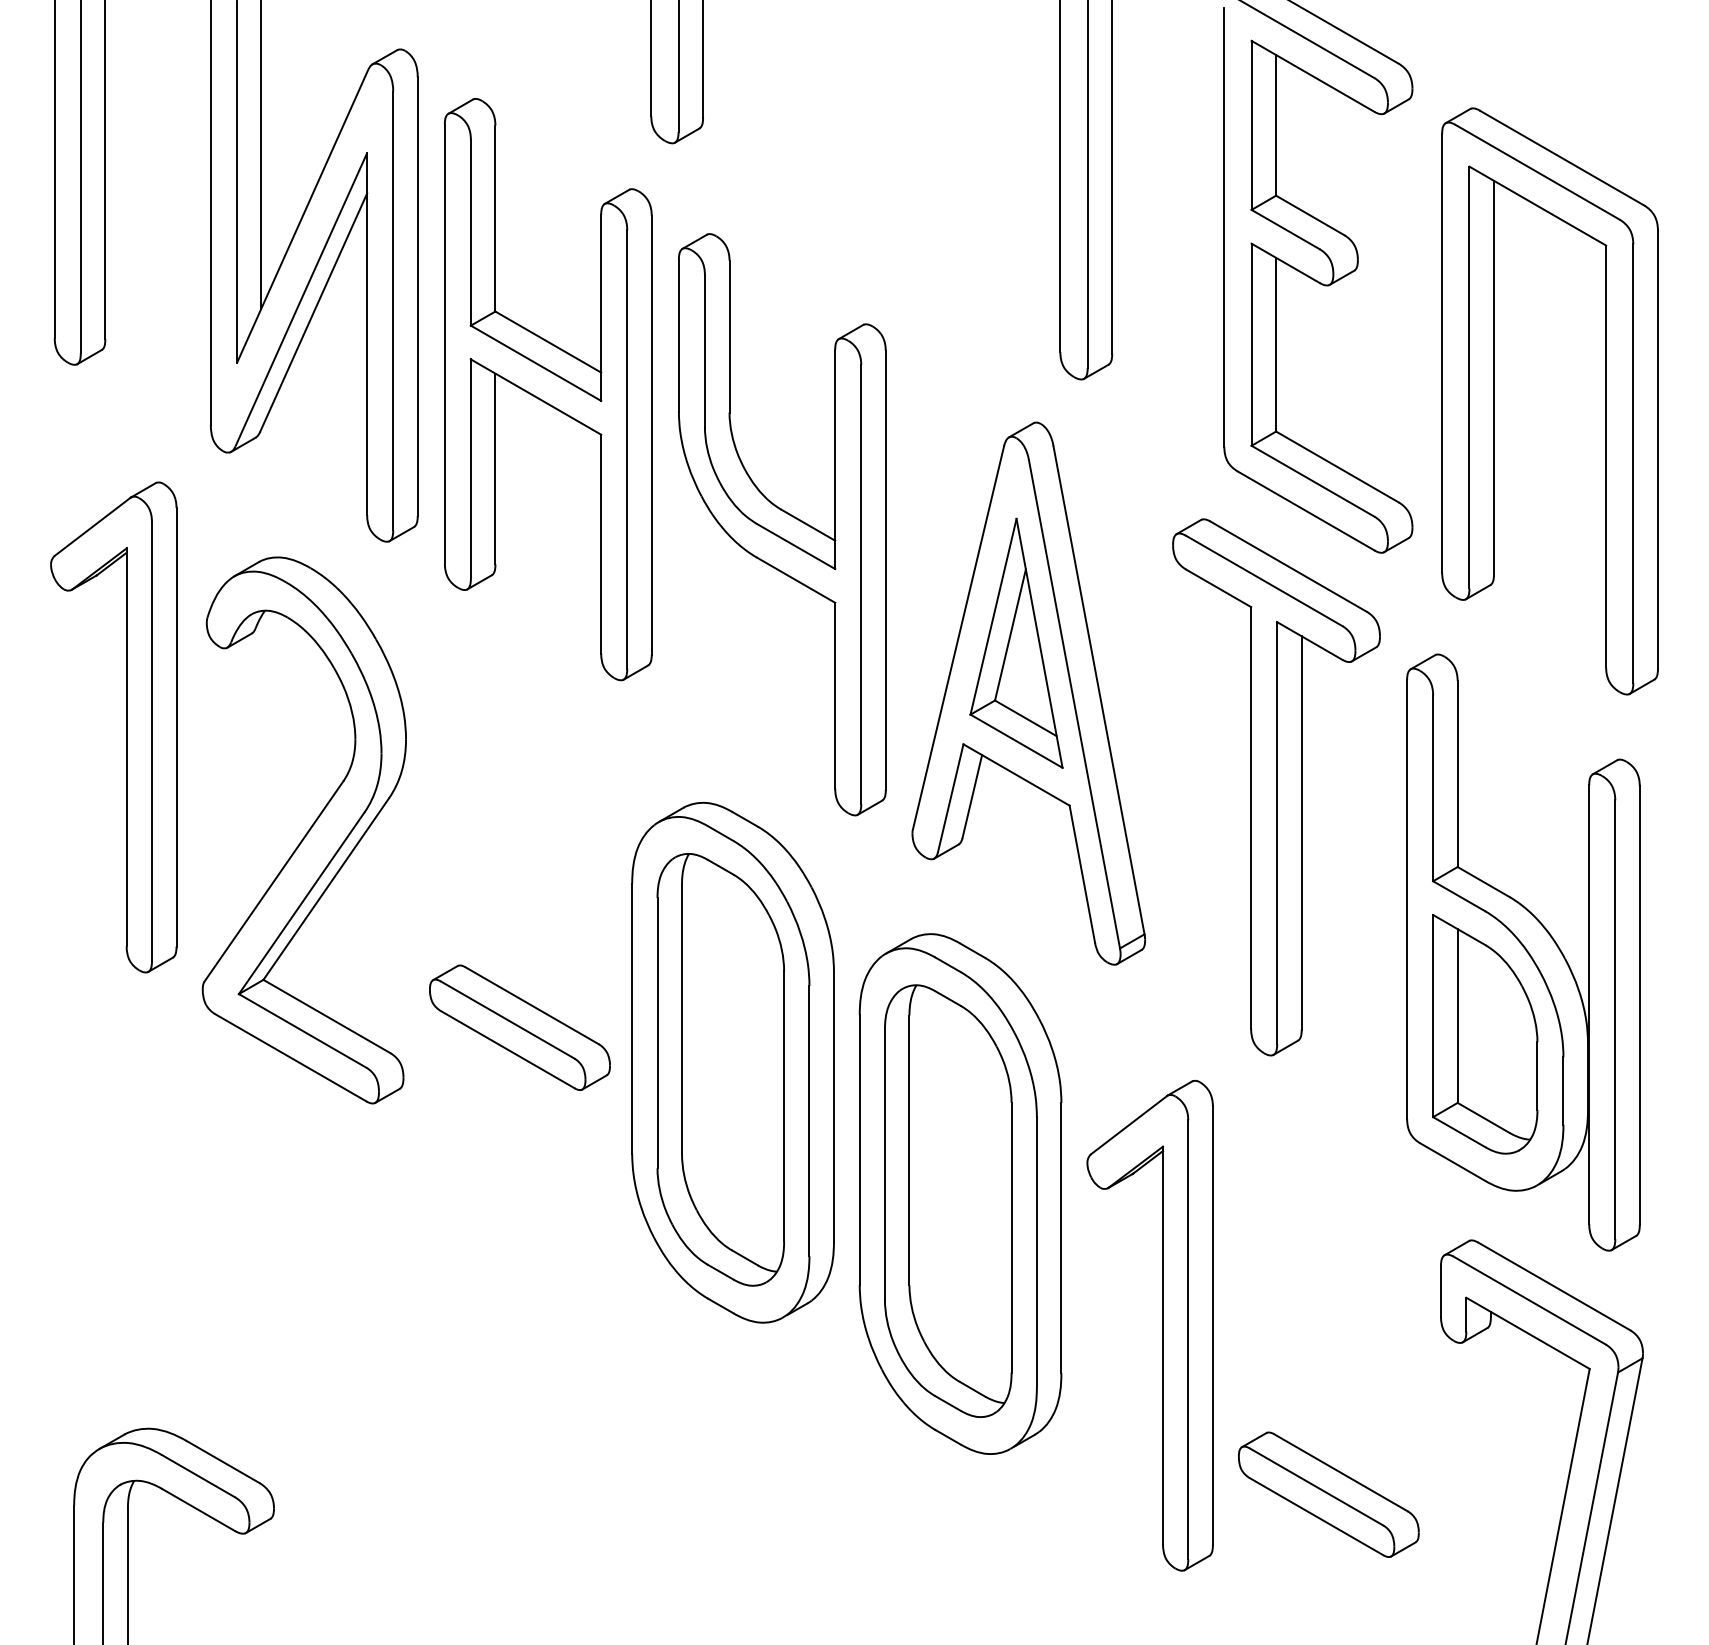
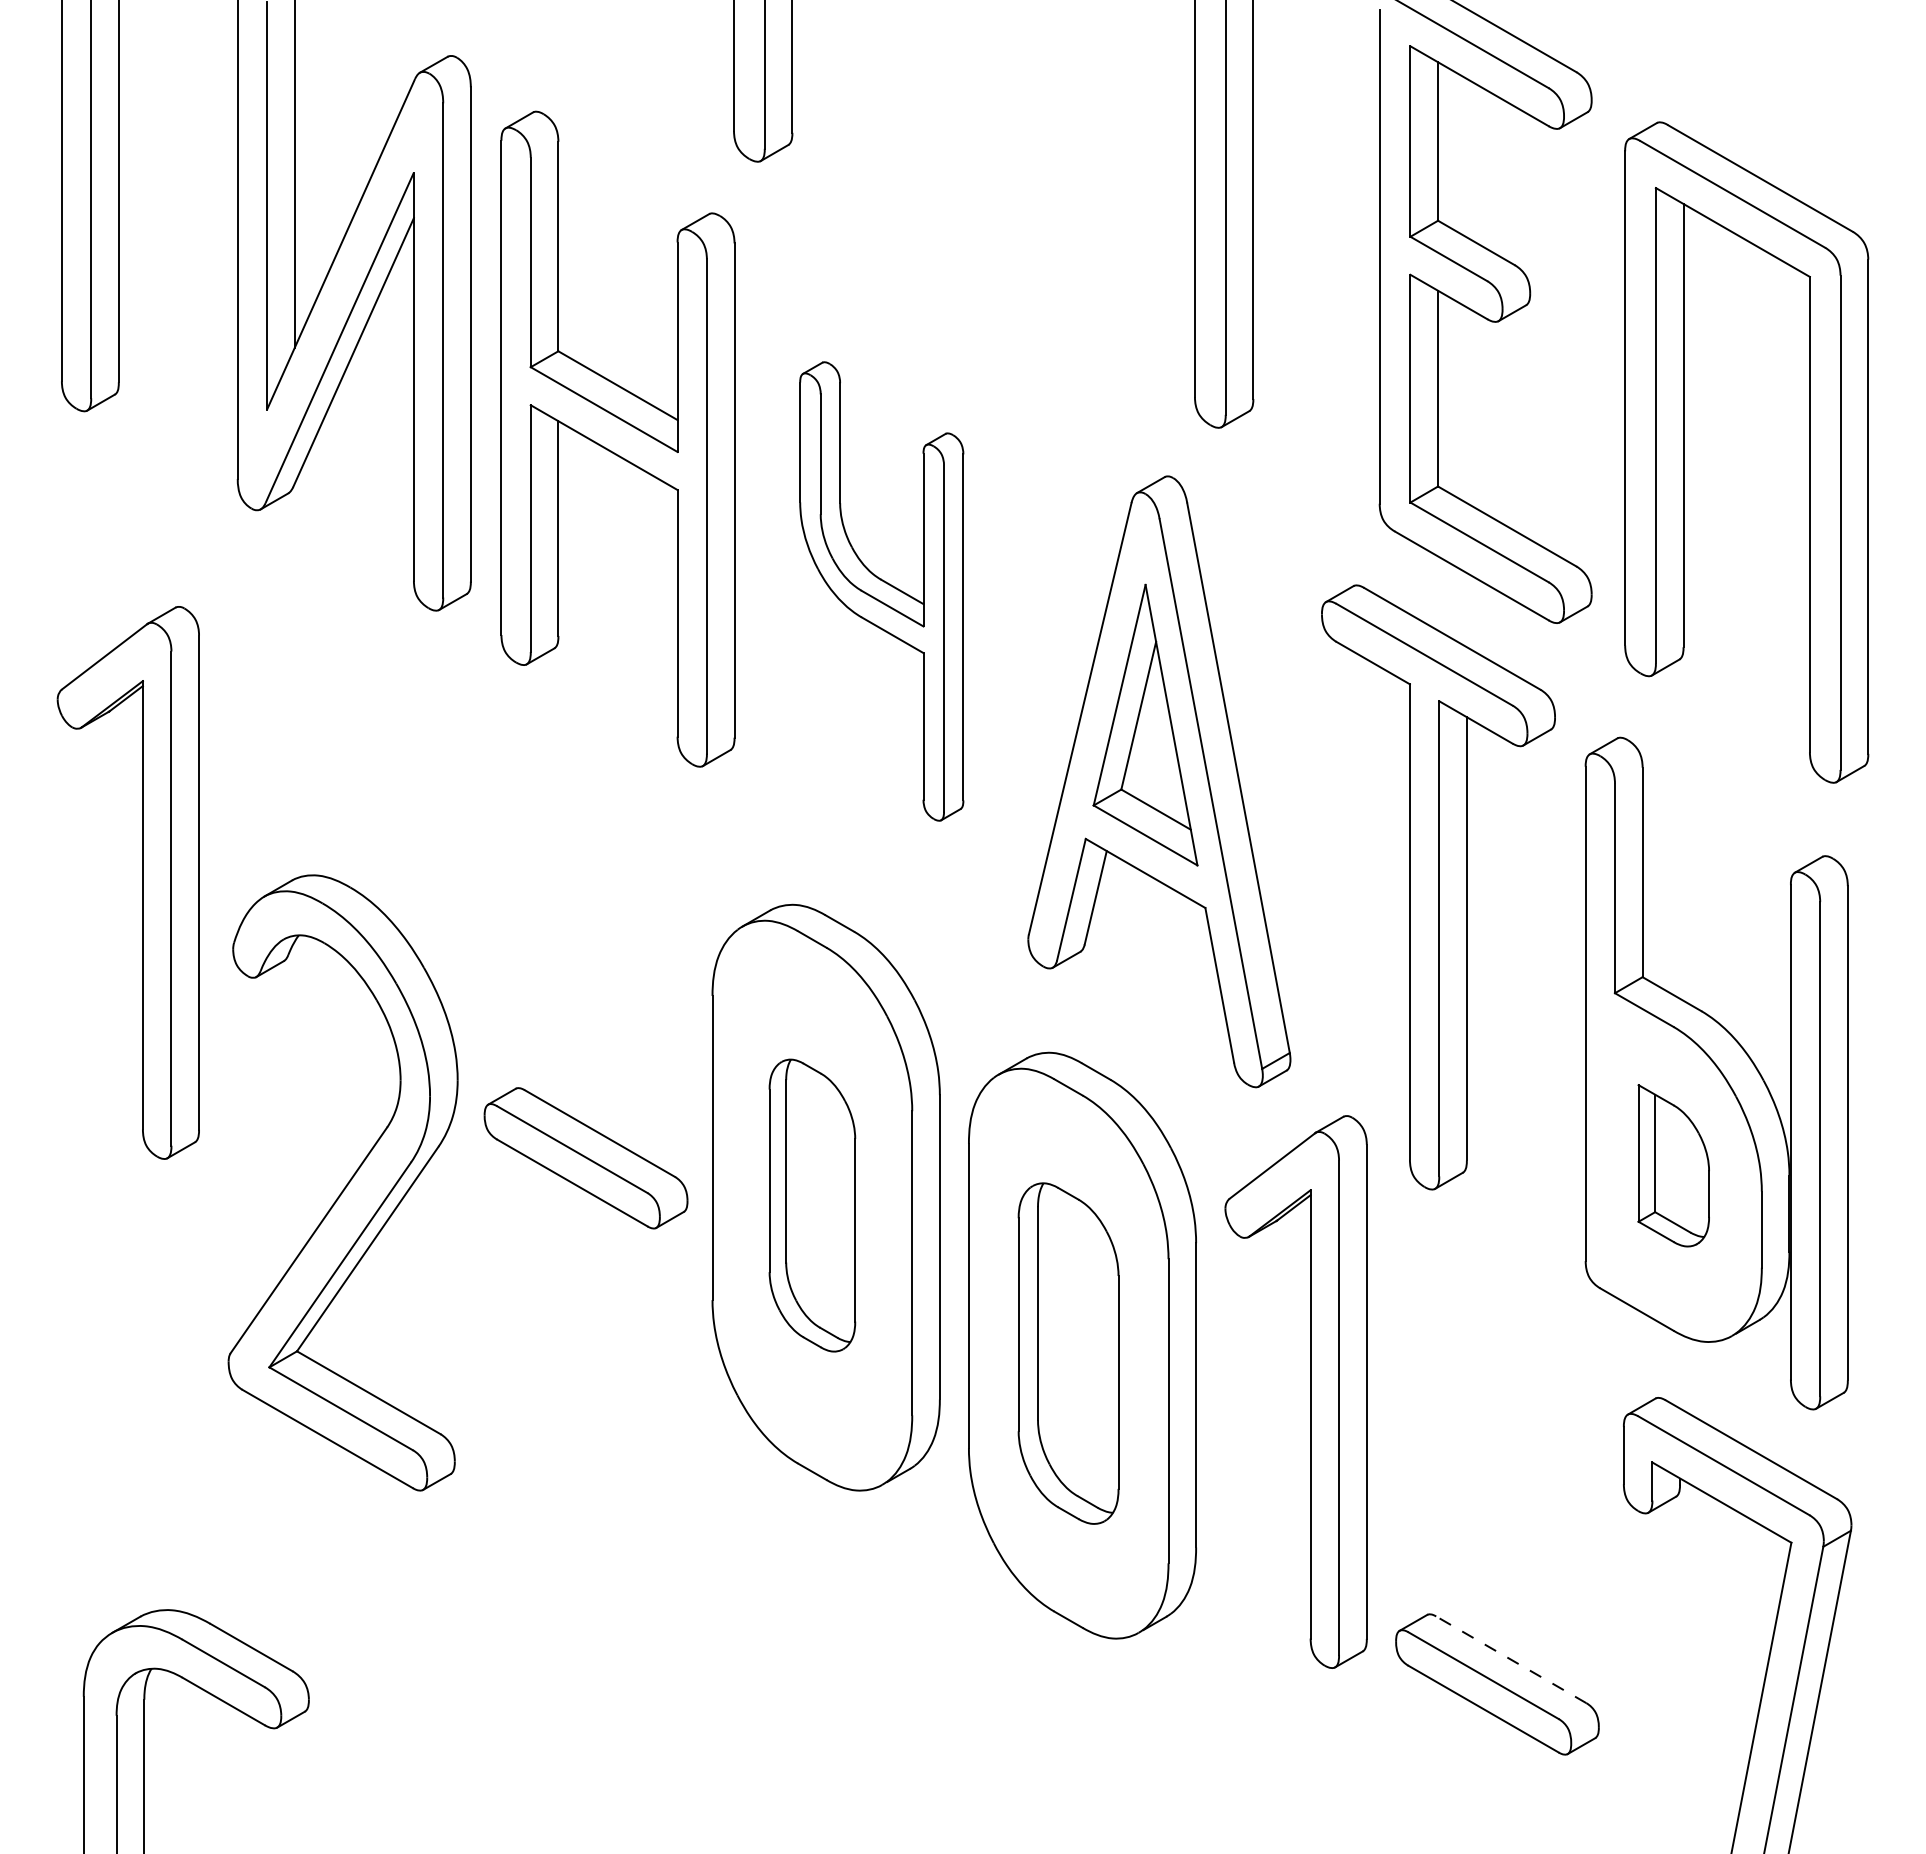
part: (782, 524) -> (881, 591), size x0.7
part: (126, 727) -> (142, 882), moved
part: (303, 830) -> (342, 1182), moved
part: (1485, 1034) -> (1673, 1165), size x0.6
part: (720, 1069) -> (812, 1205), size x0.6
part: (948, 1201) -> (1068, 1353), size x0.7
part: (1162, 1325) -> (1310, 1391), moved
line: (1341, 1472) -> (1511, 1659), solid -> dashed

